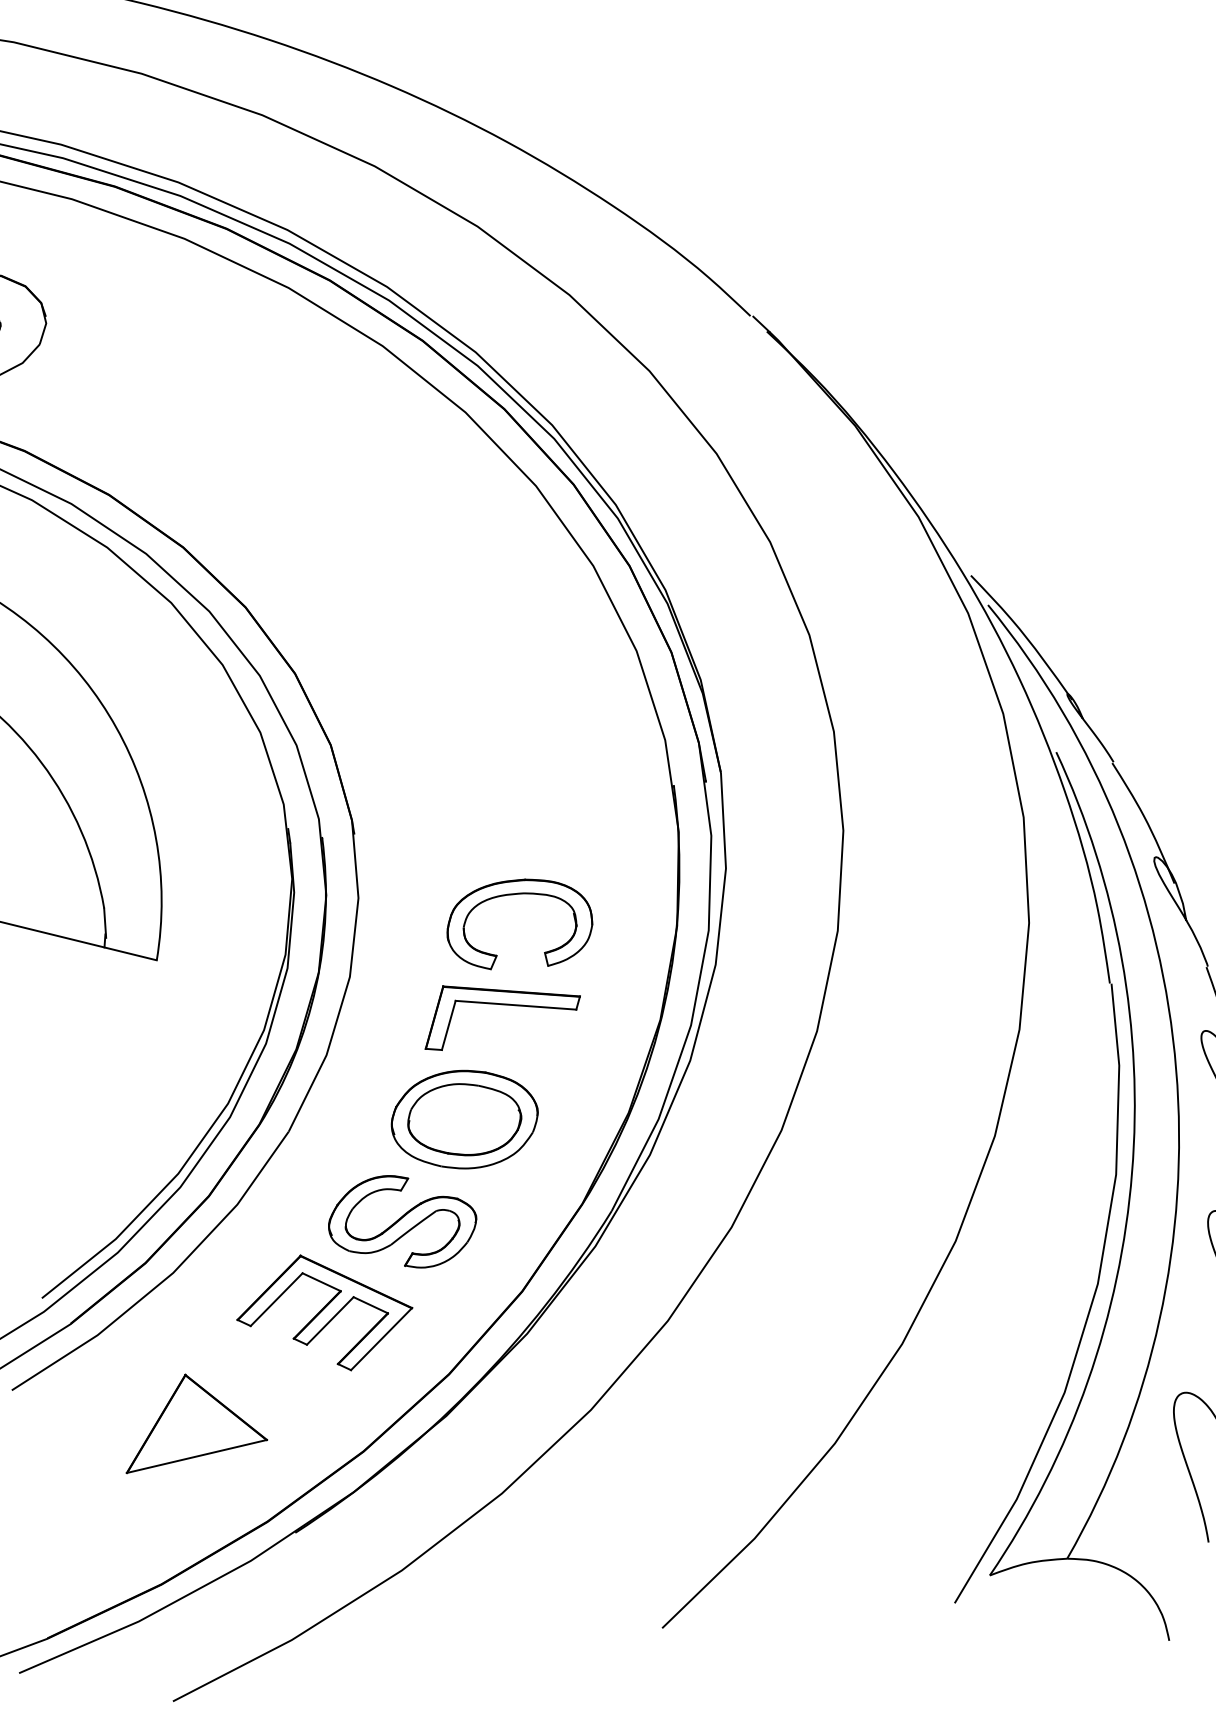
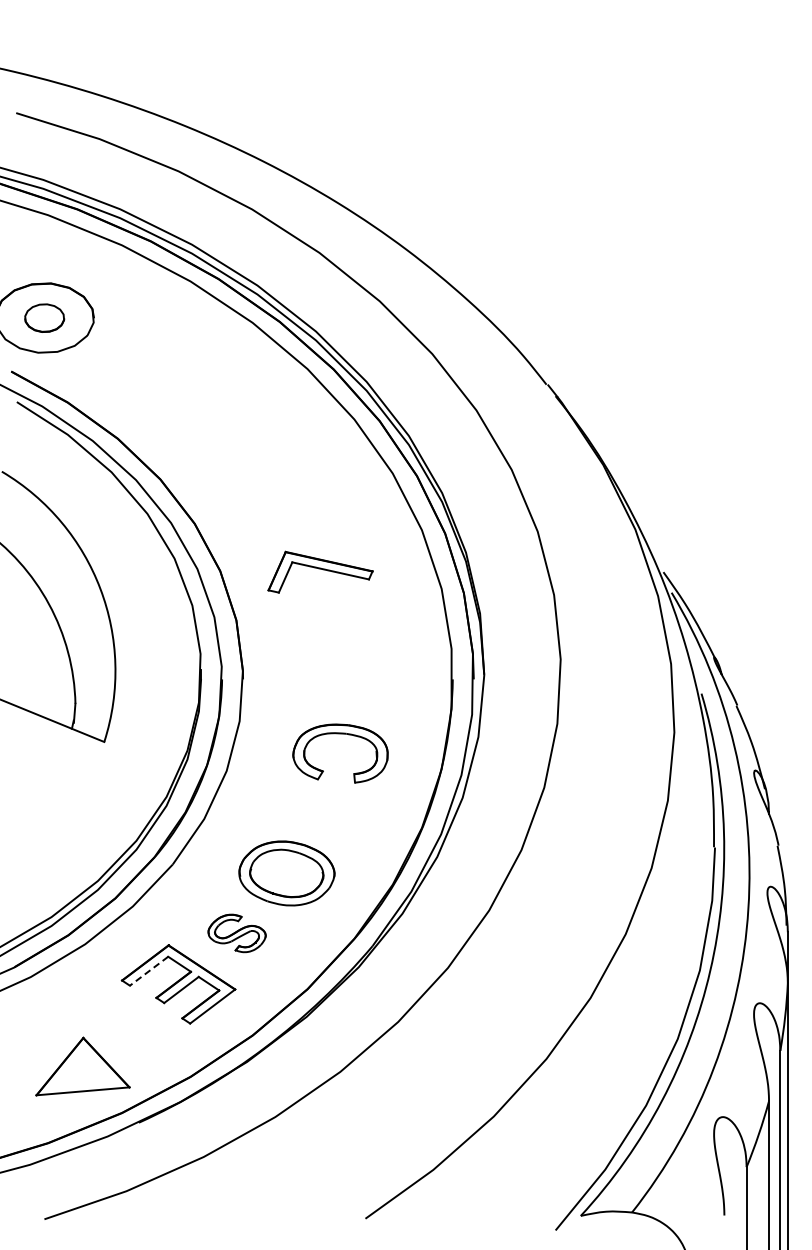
part: (500, 1008) -> (320, 571), moved
part: (401, 1222) -> (236, 933), size x0.6
line: (275, 1300) -> (148, 971), solid -> dashed
part: (190, 1418) -> (82, 1066), moved

